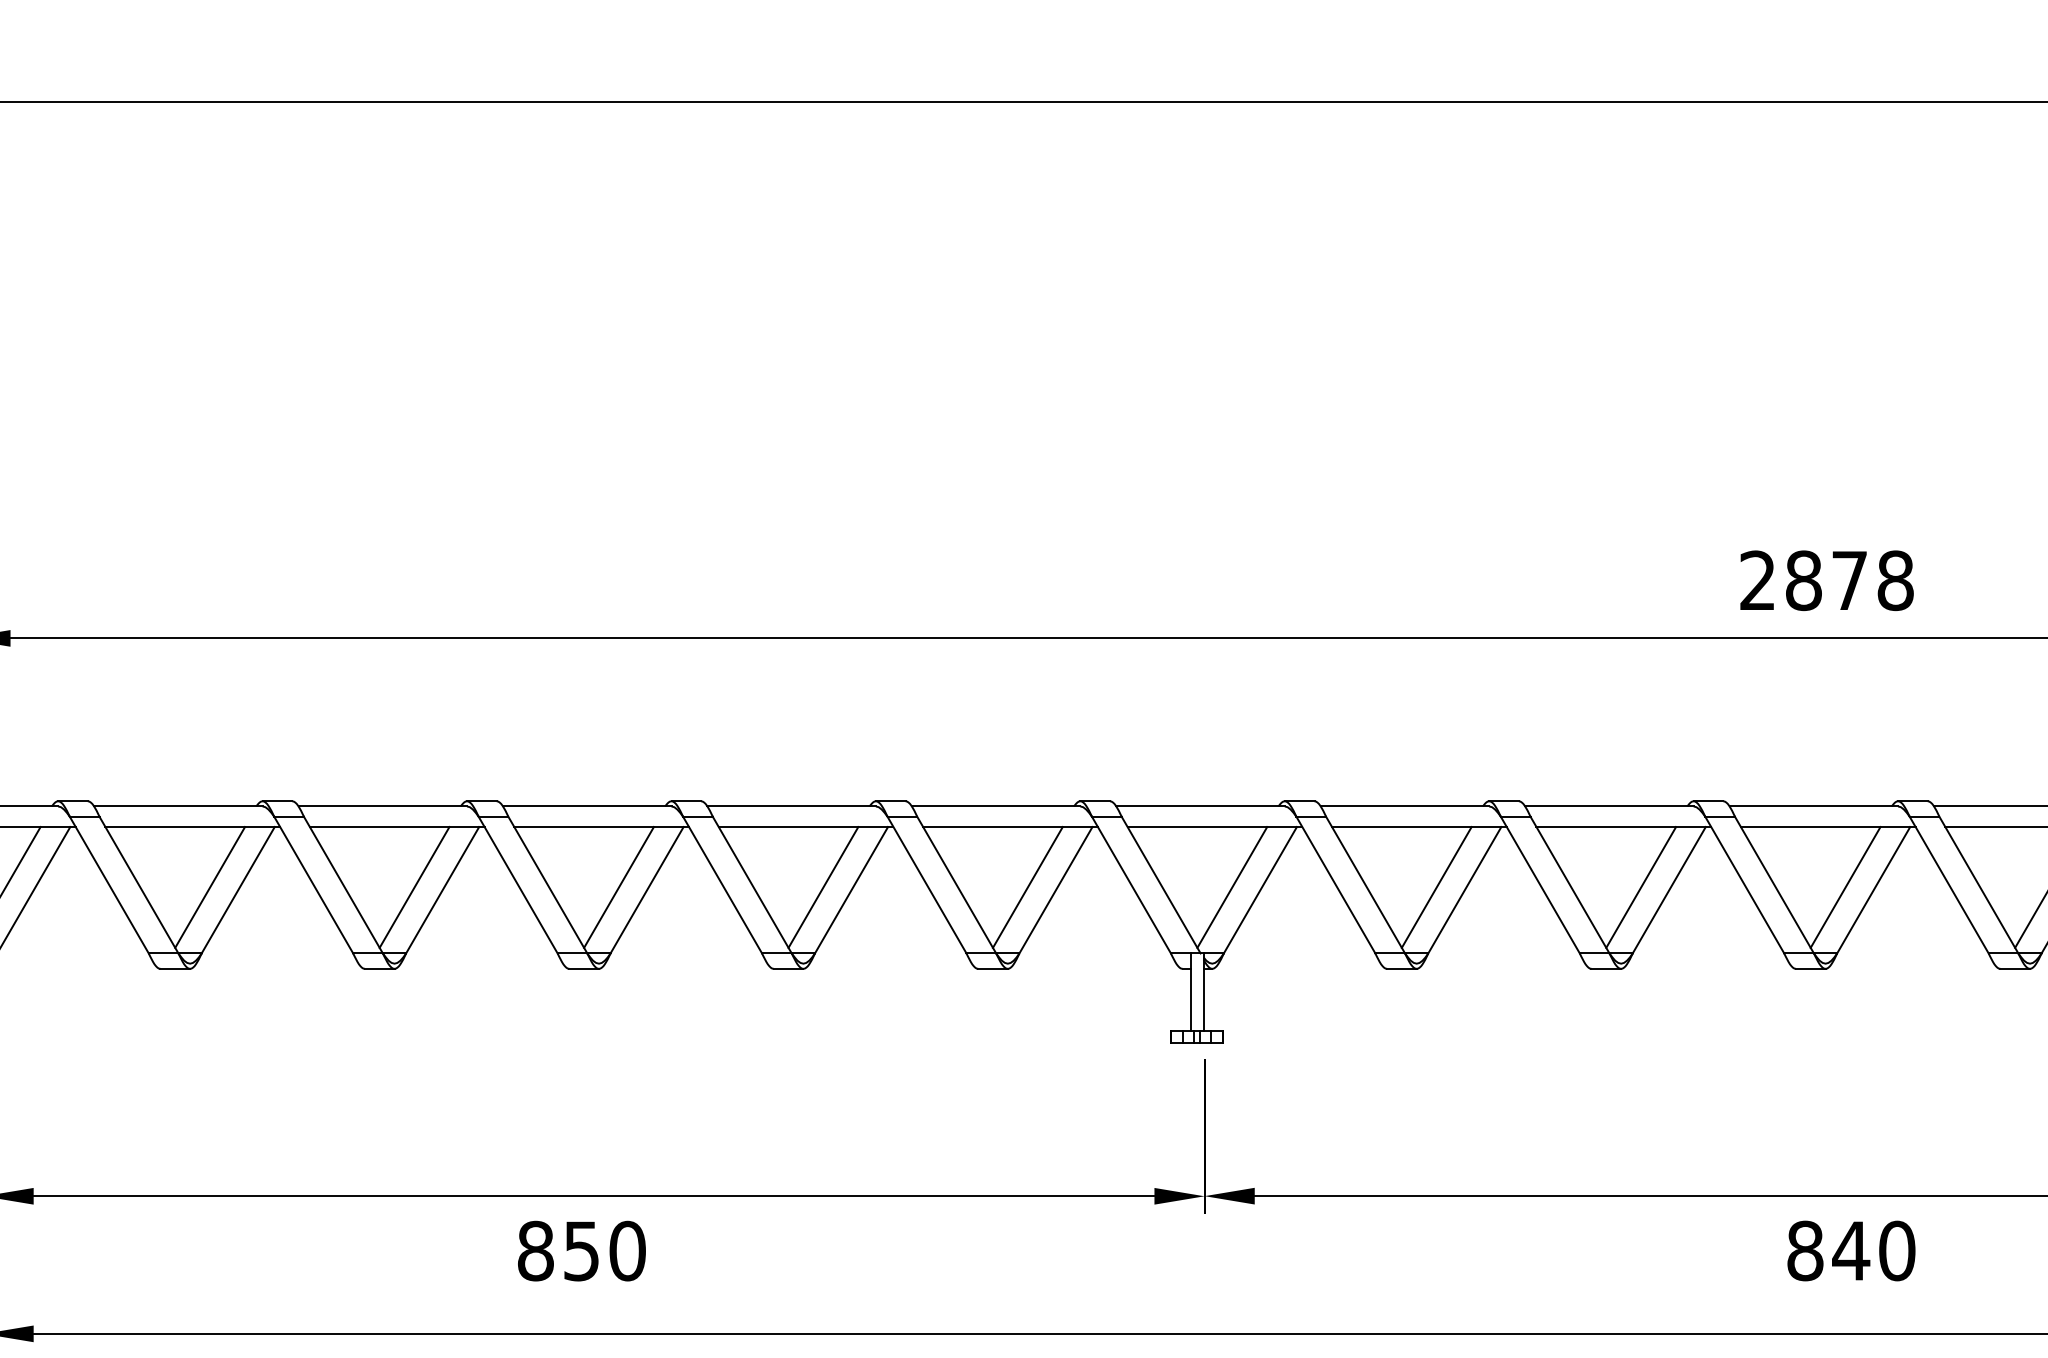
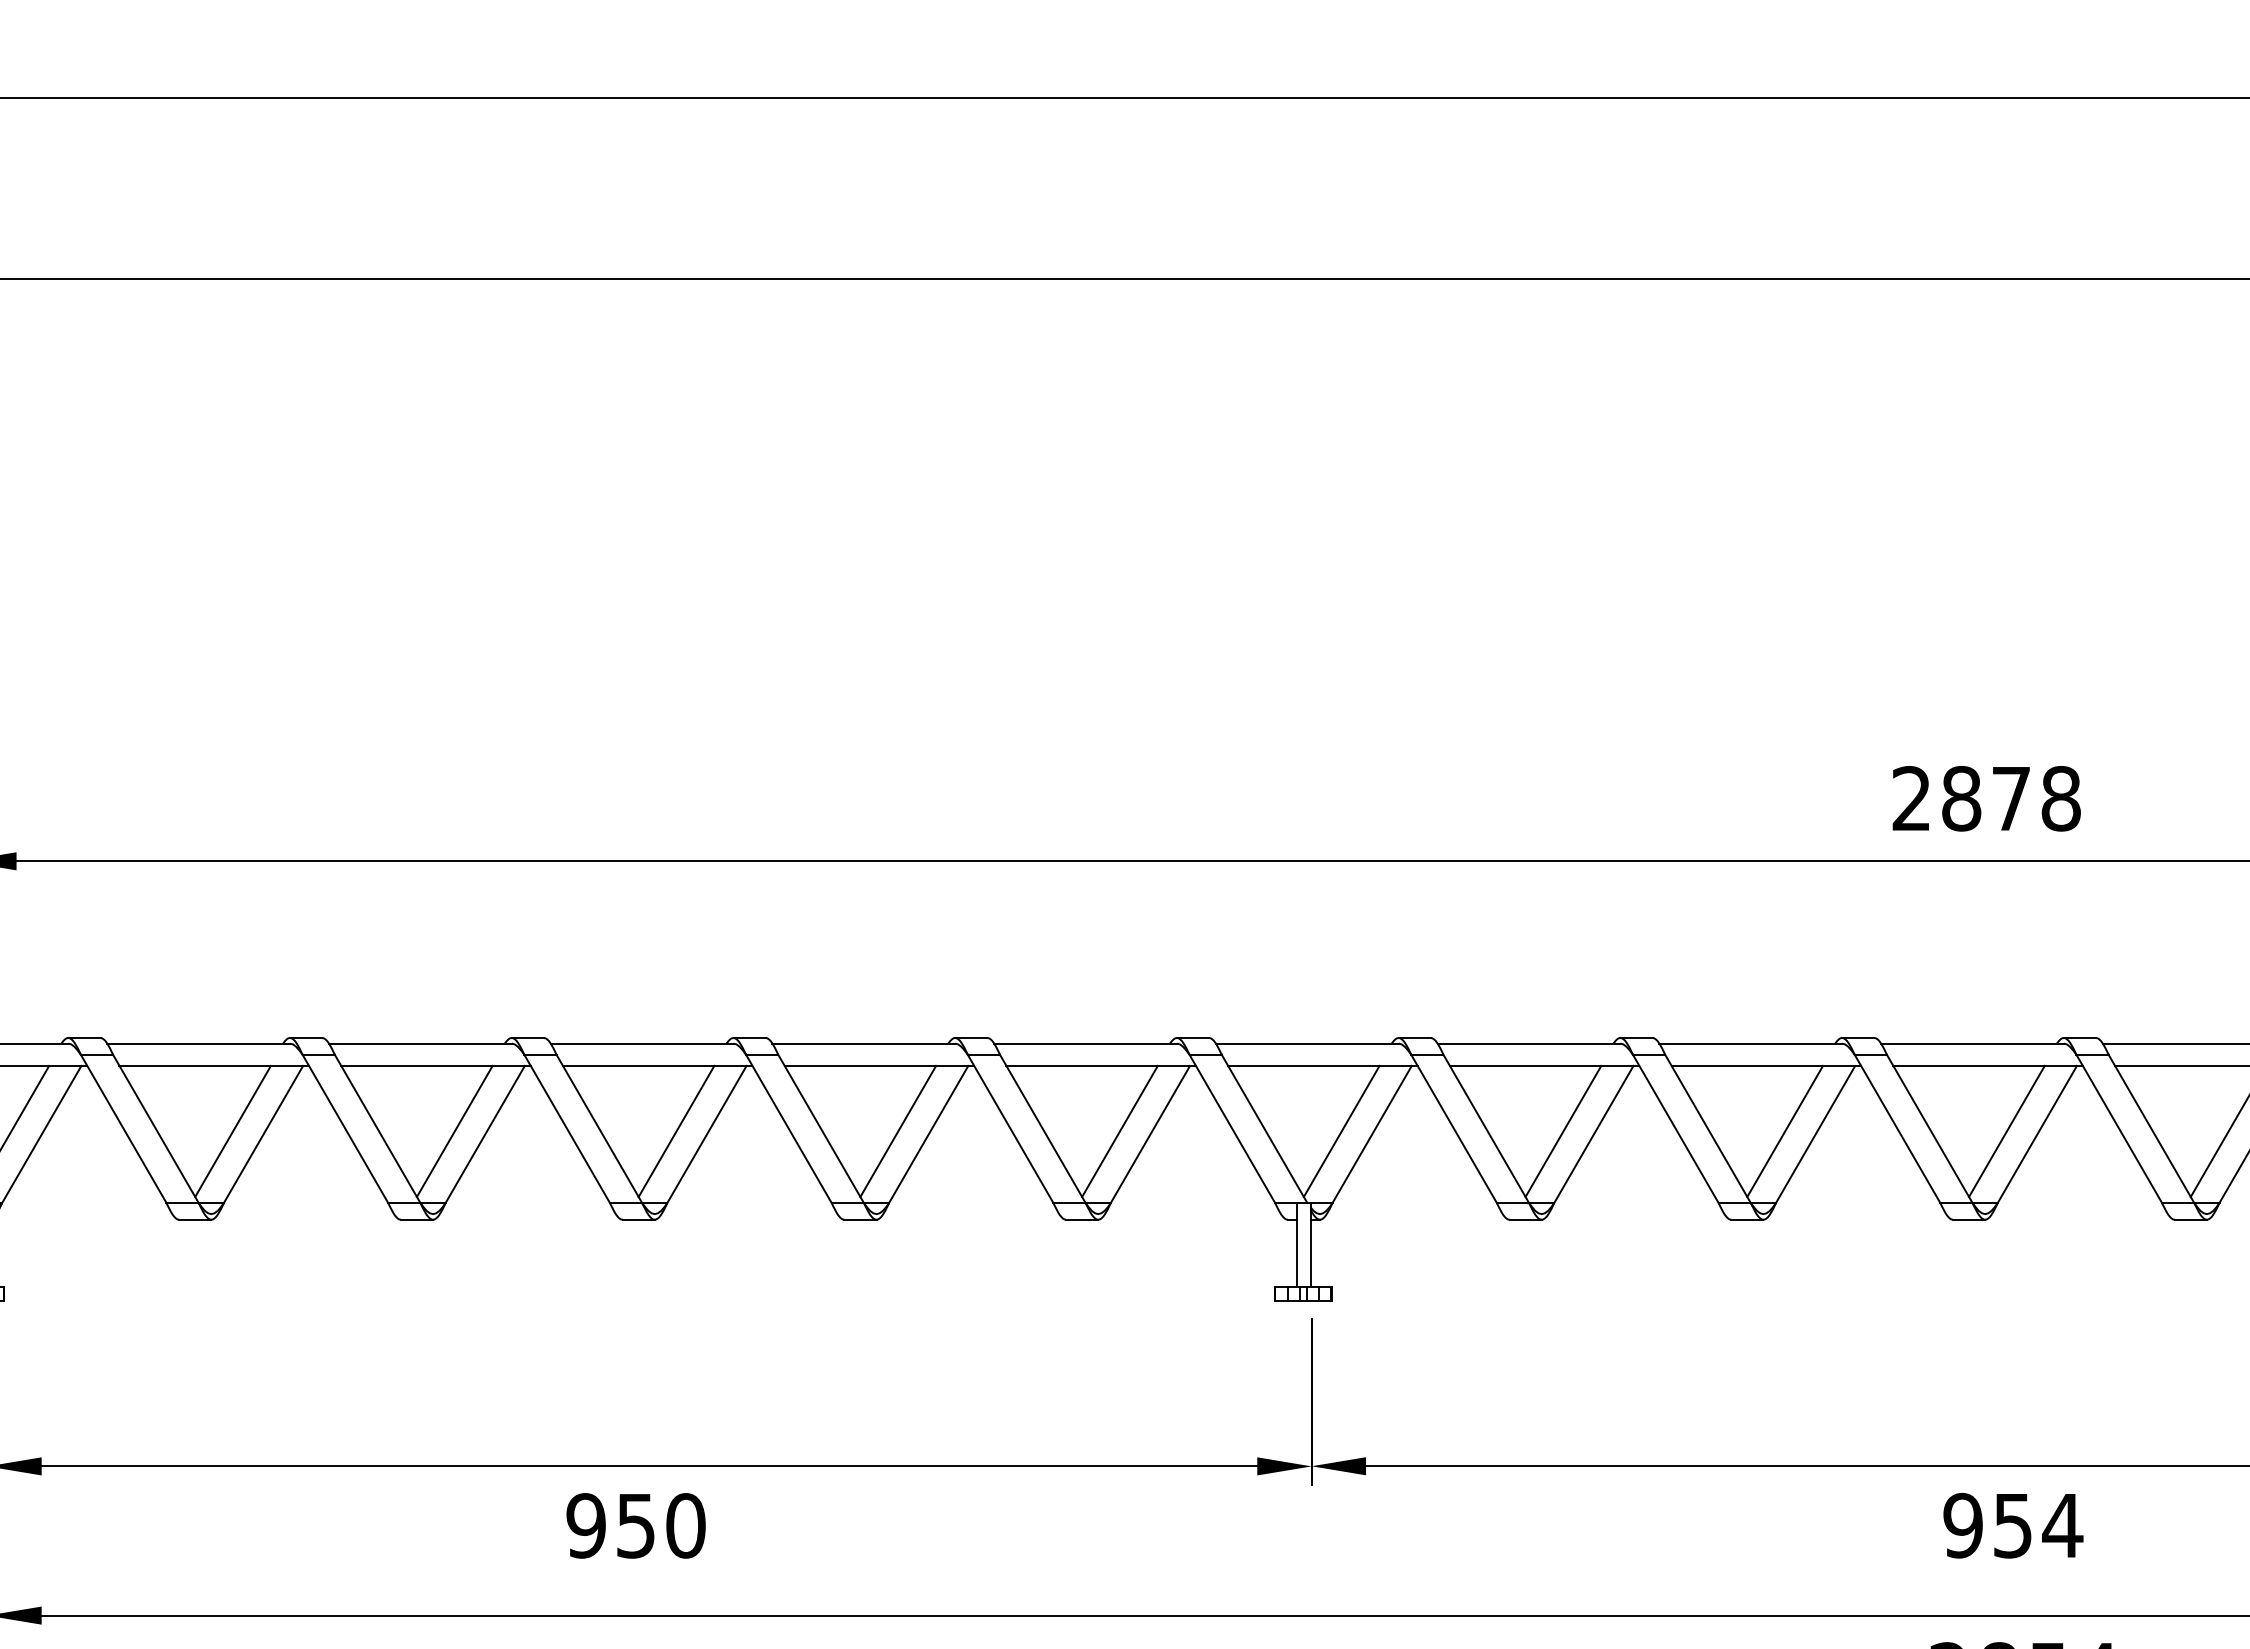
text: (535, 1250) -> (585, 1525), 850 -> 950
text: (1851, 1250) -> (2013, 1525), 840 -> 954

